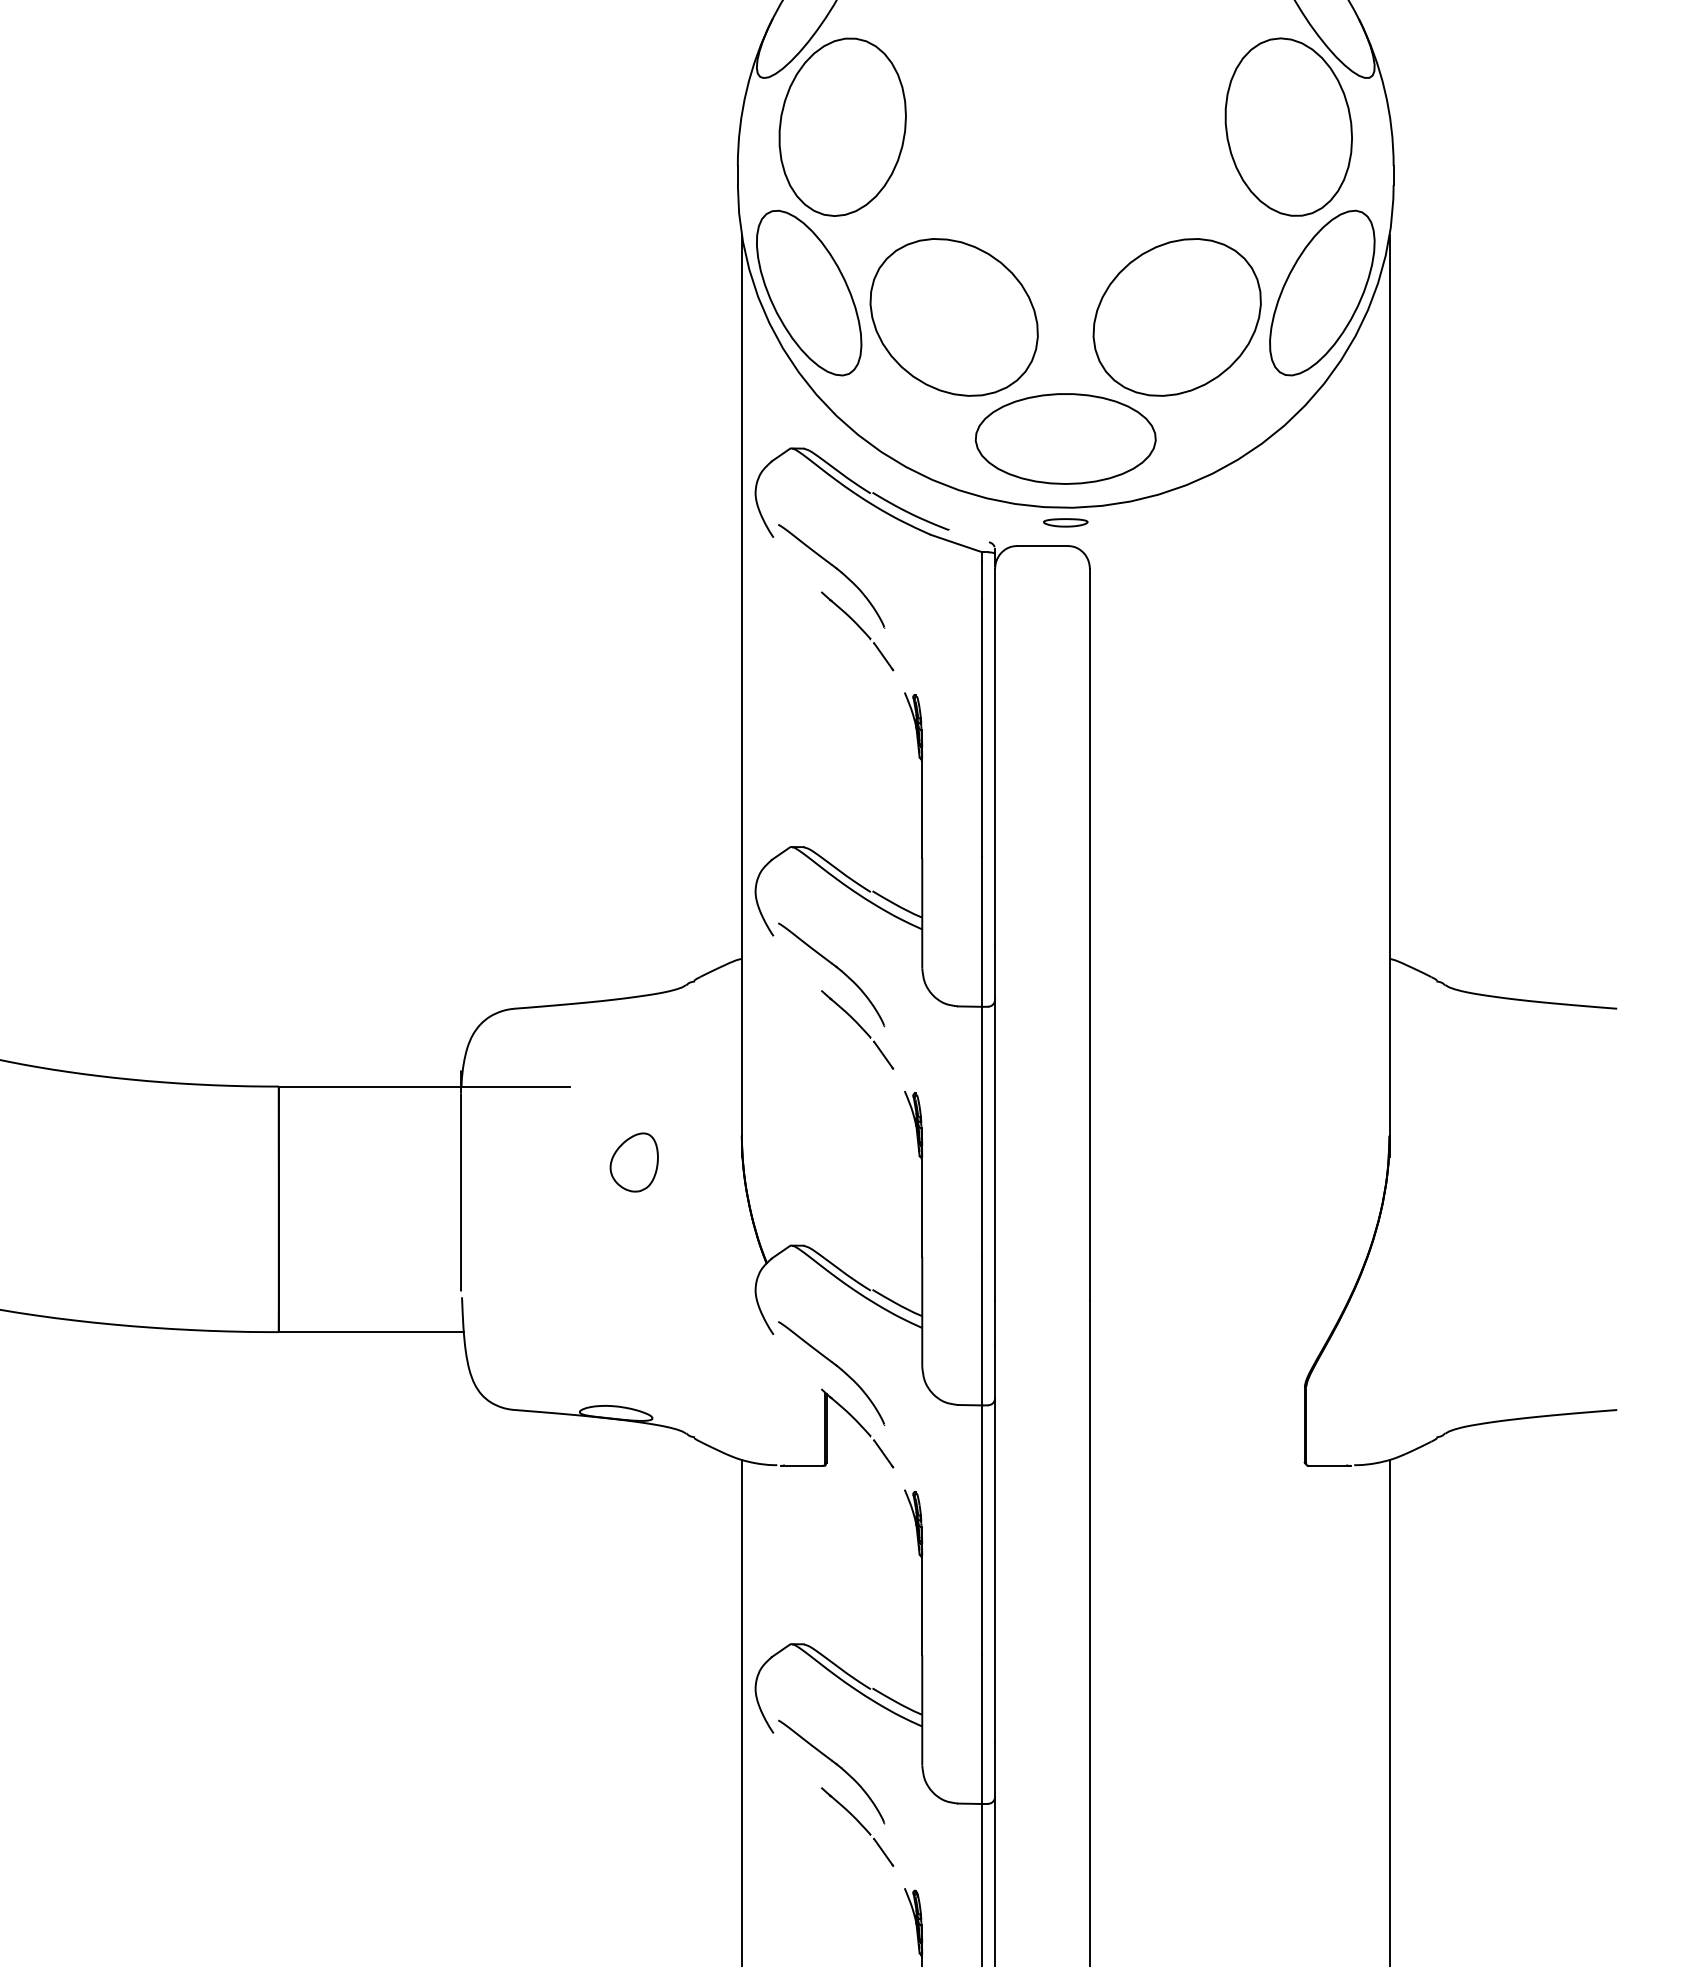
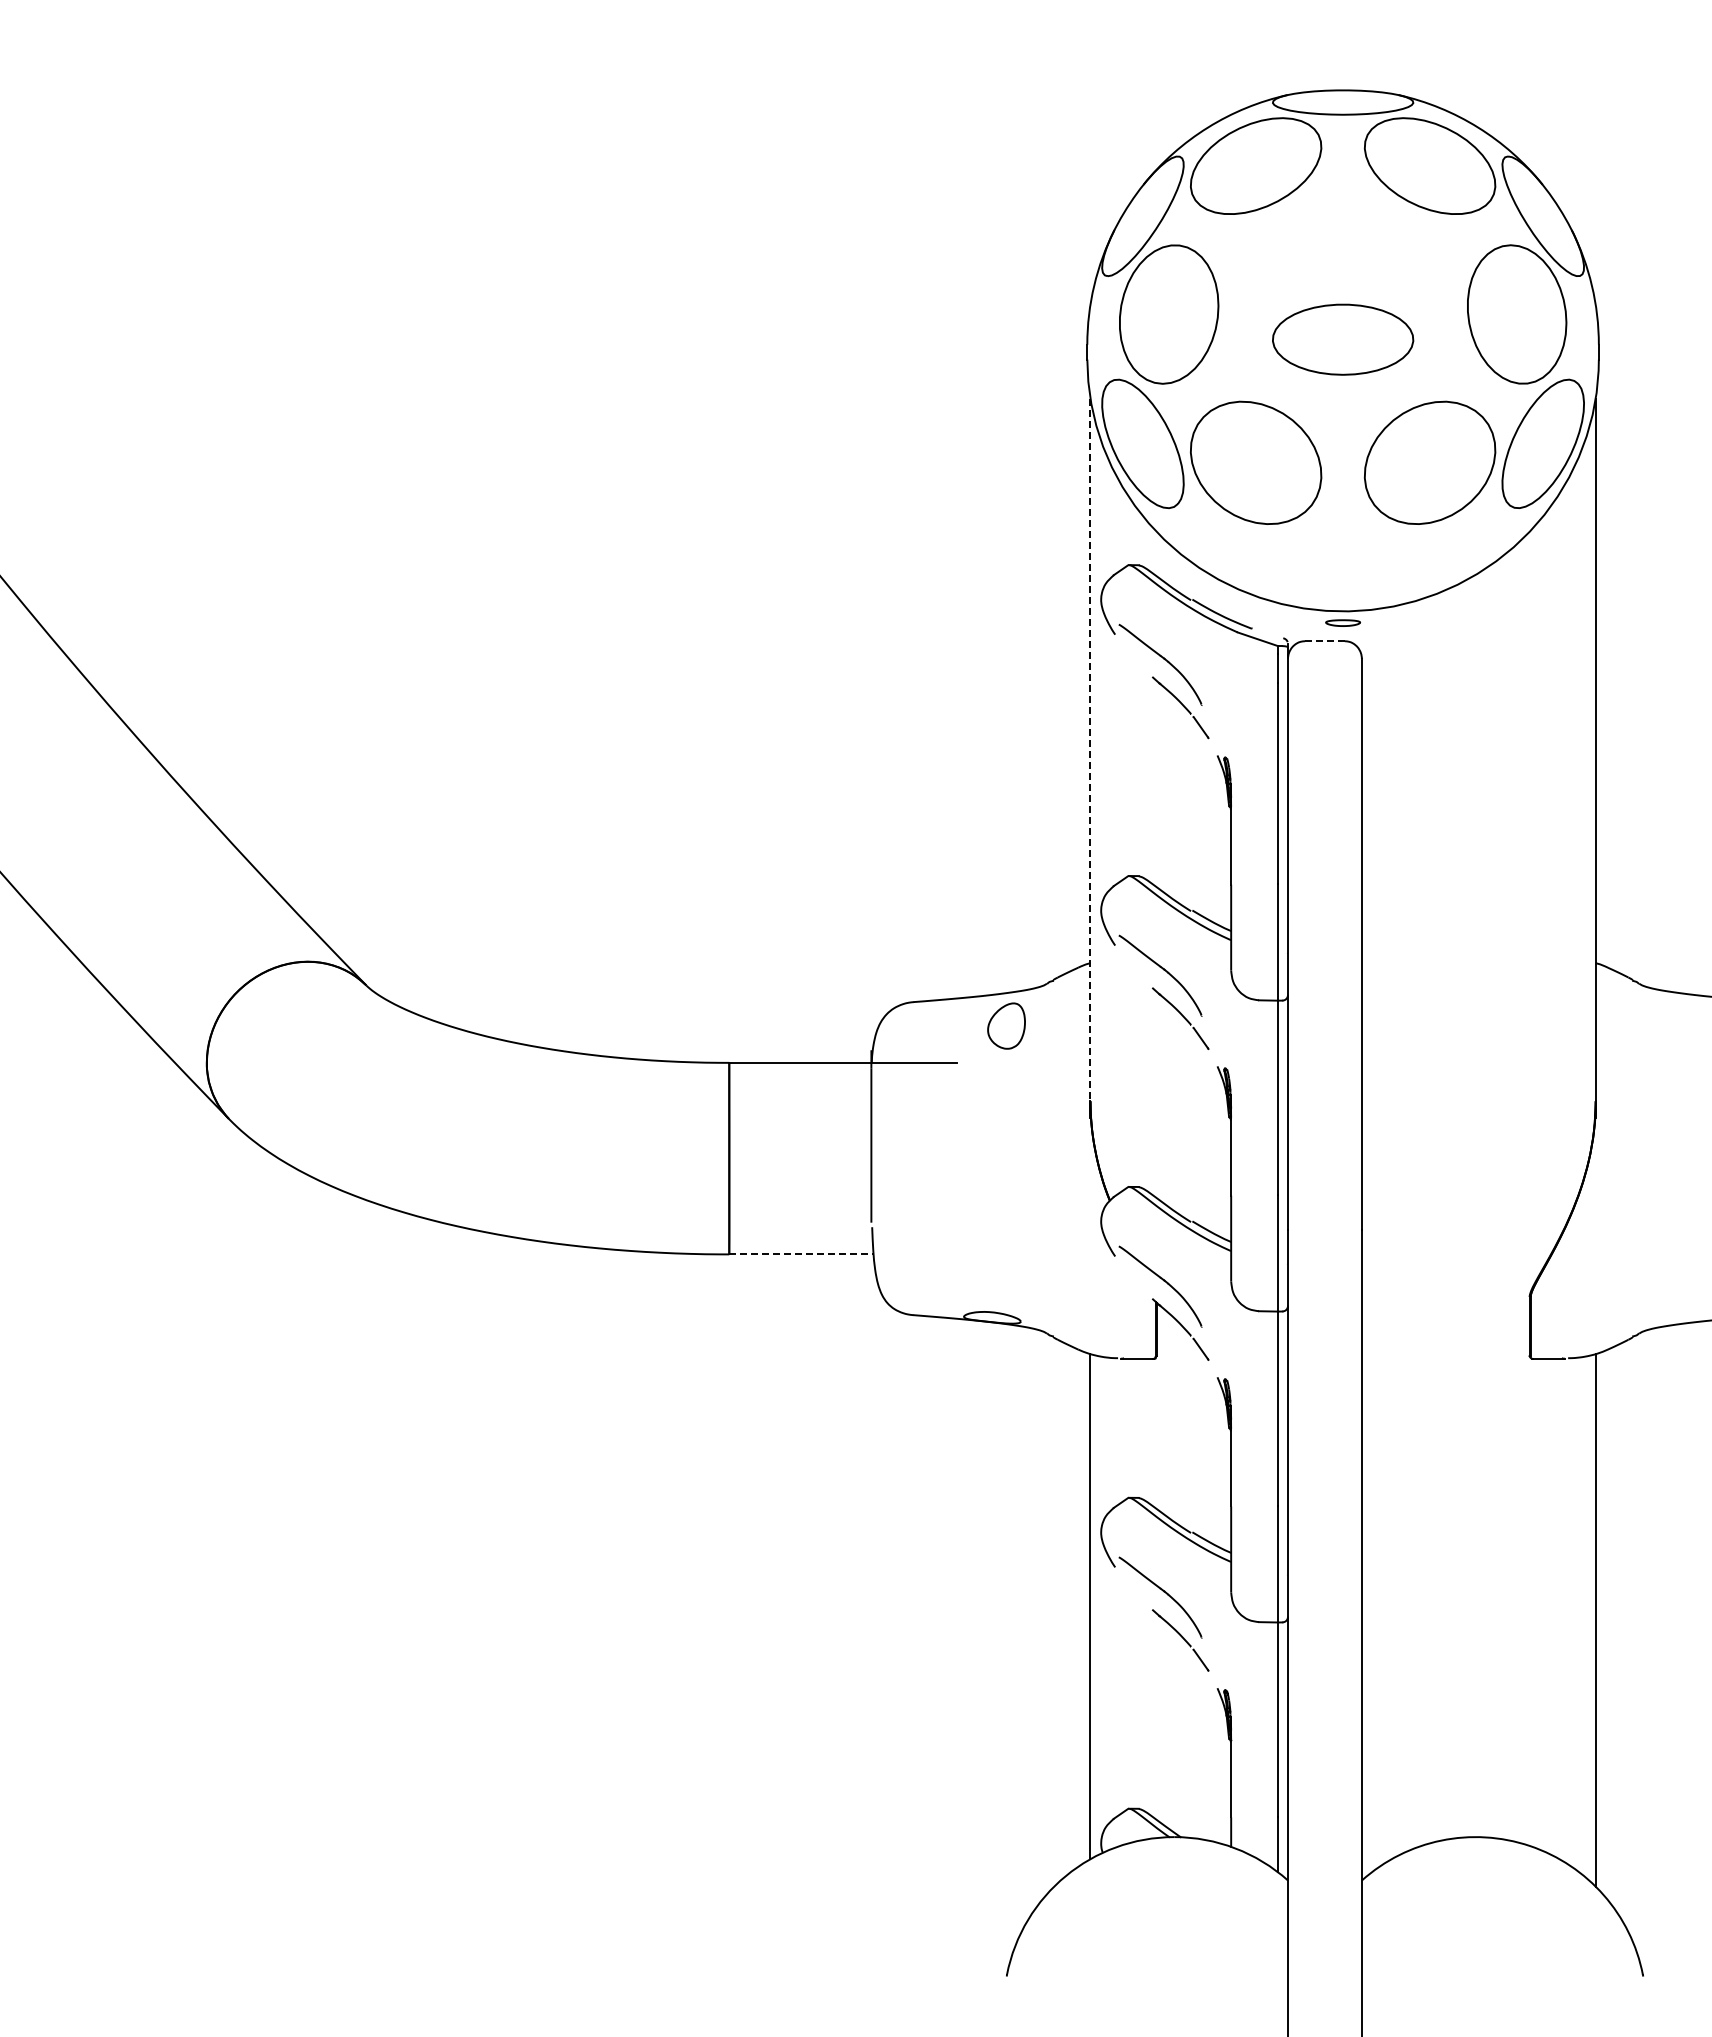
part: (1066, 438) -> (1343, 339), moved
line: (1041, 546) -> (1324, 641), solid -> dashed
line: (741, 686) -> (1090, 750), solid -> dashed
part: (634, 1161) -> (1006, 1025), moved
line: (371, 1332) -> (801, 1254), solid -> dashed

